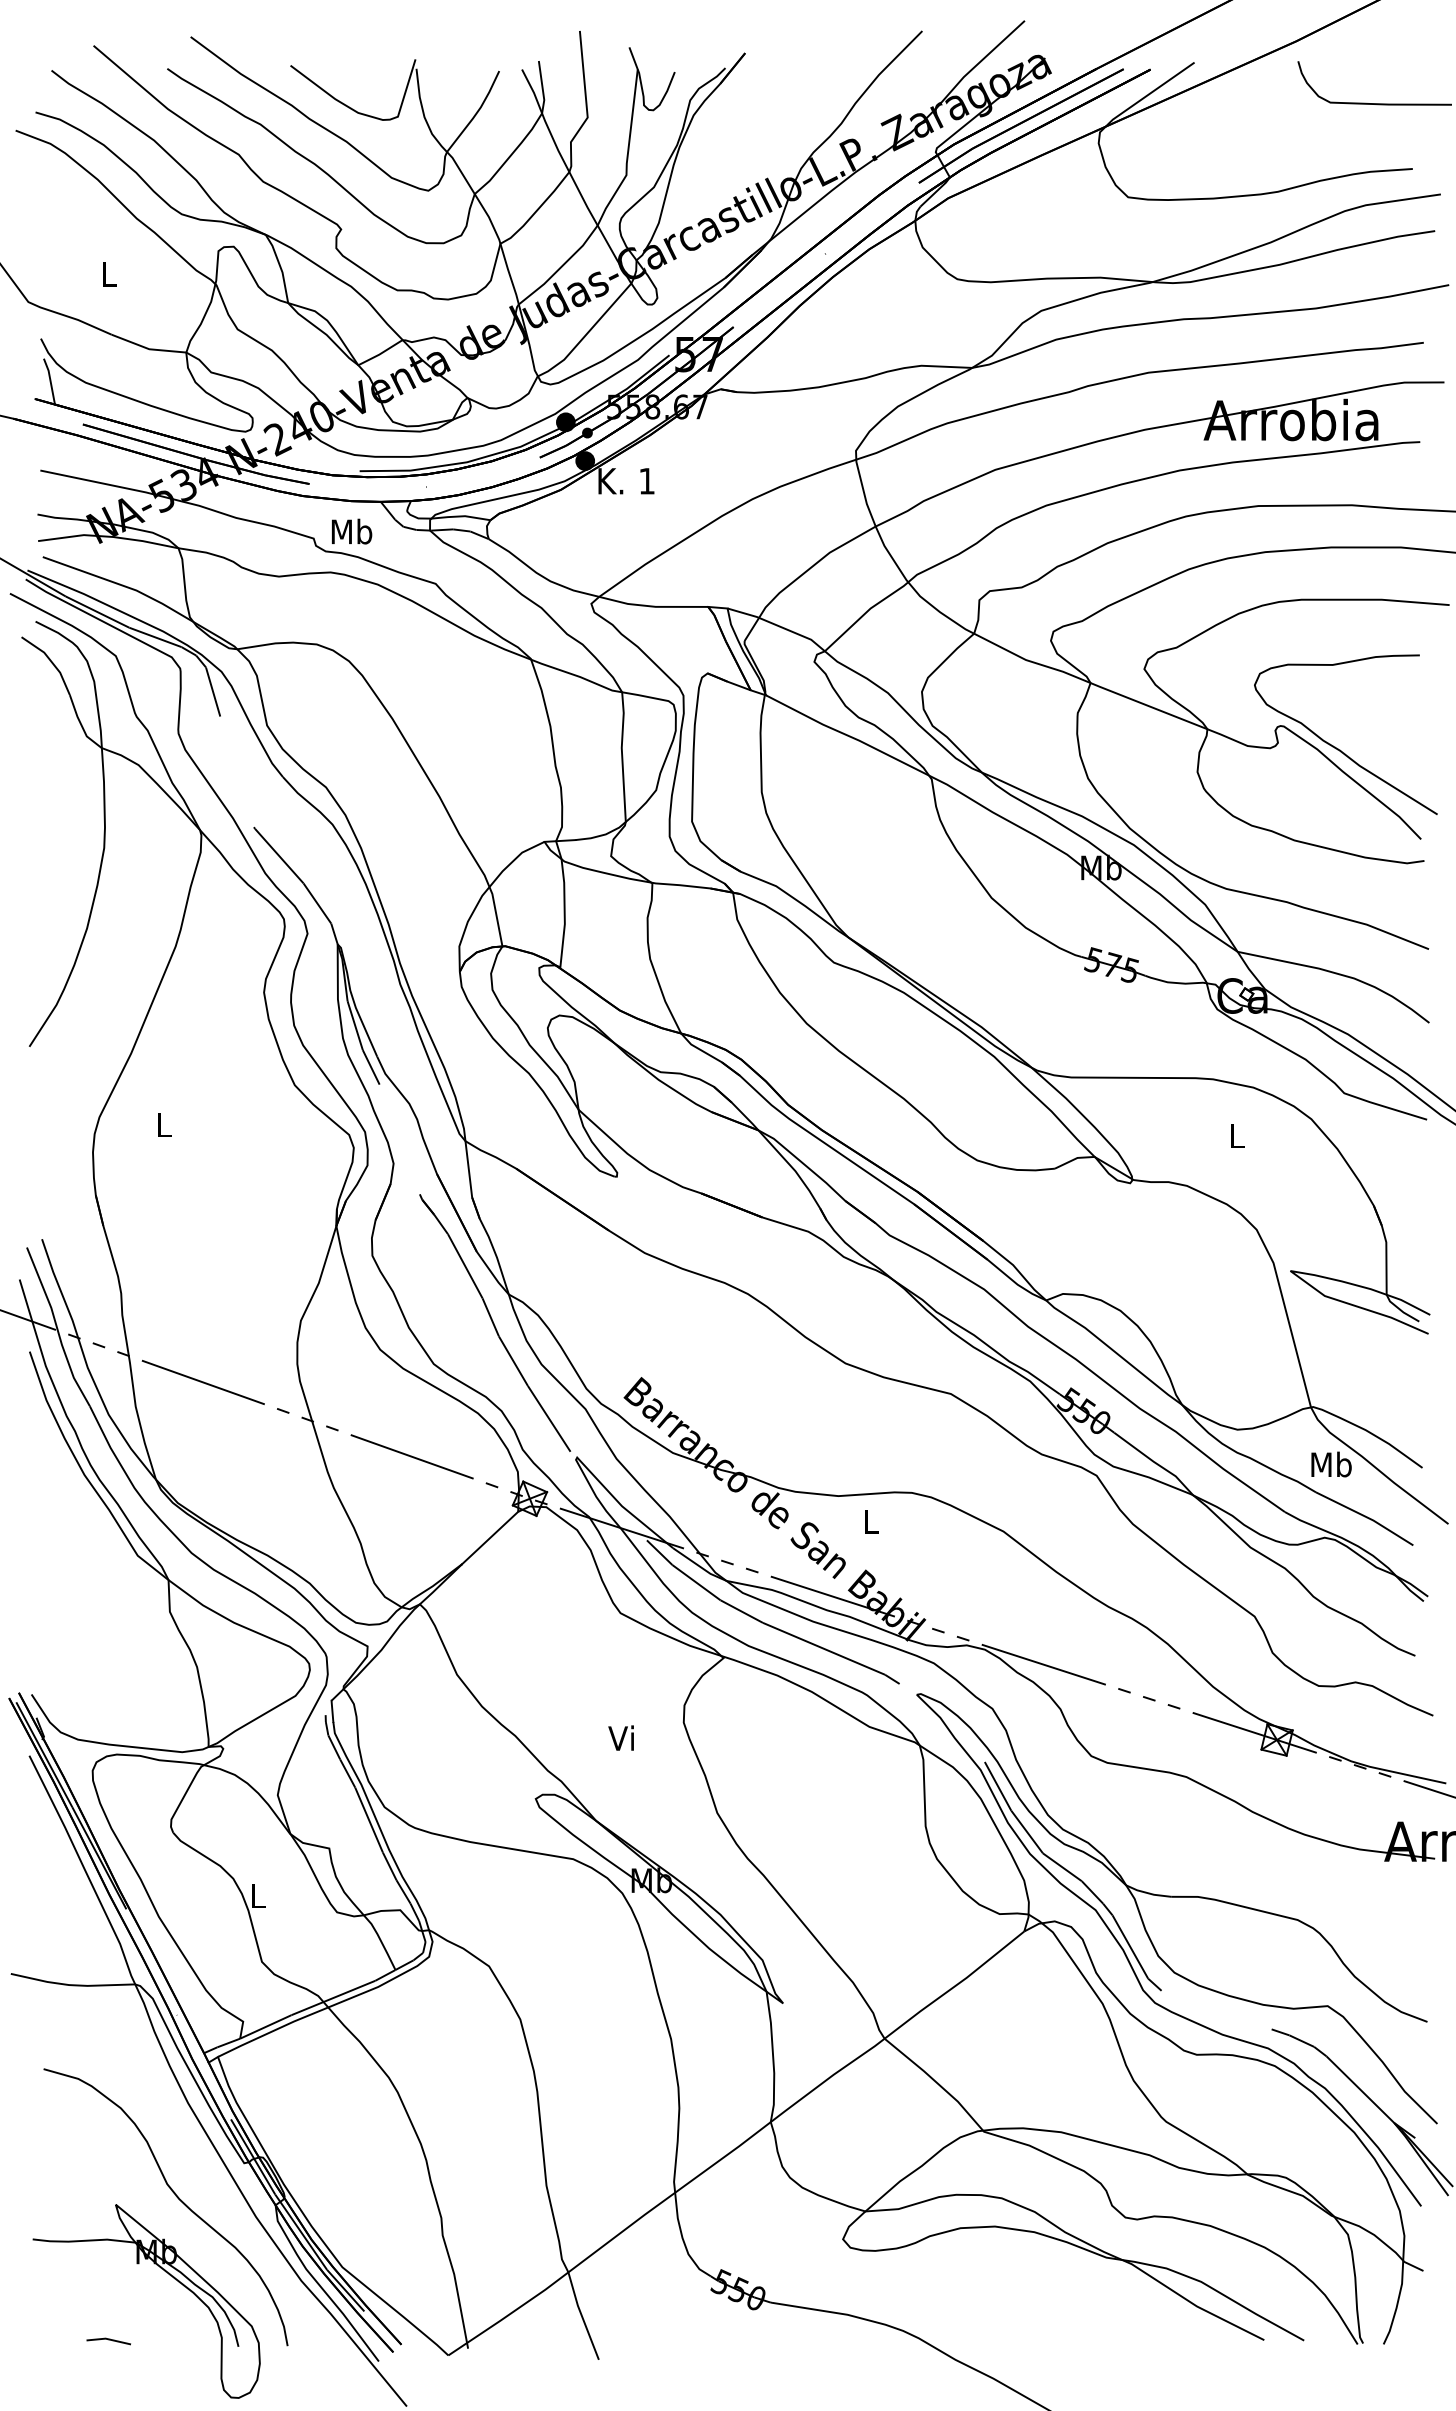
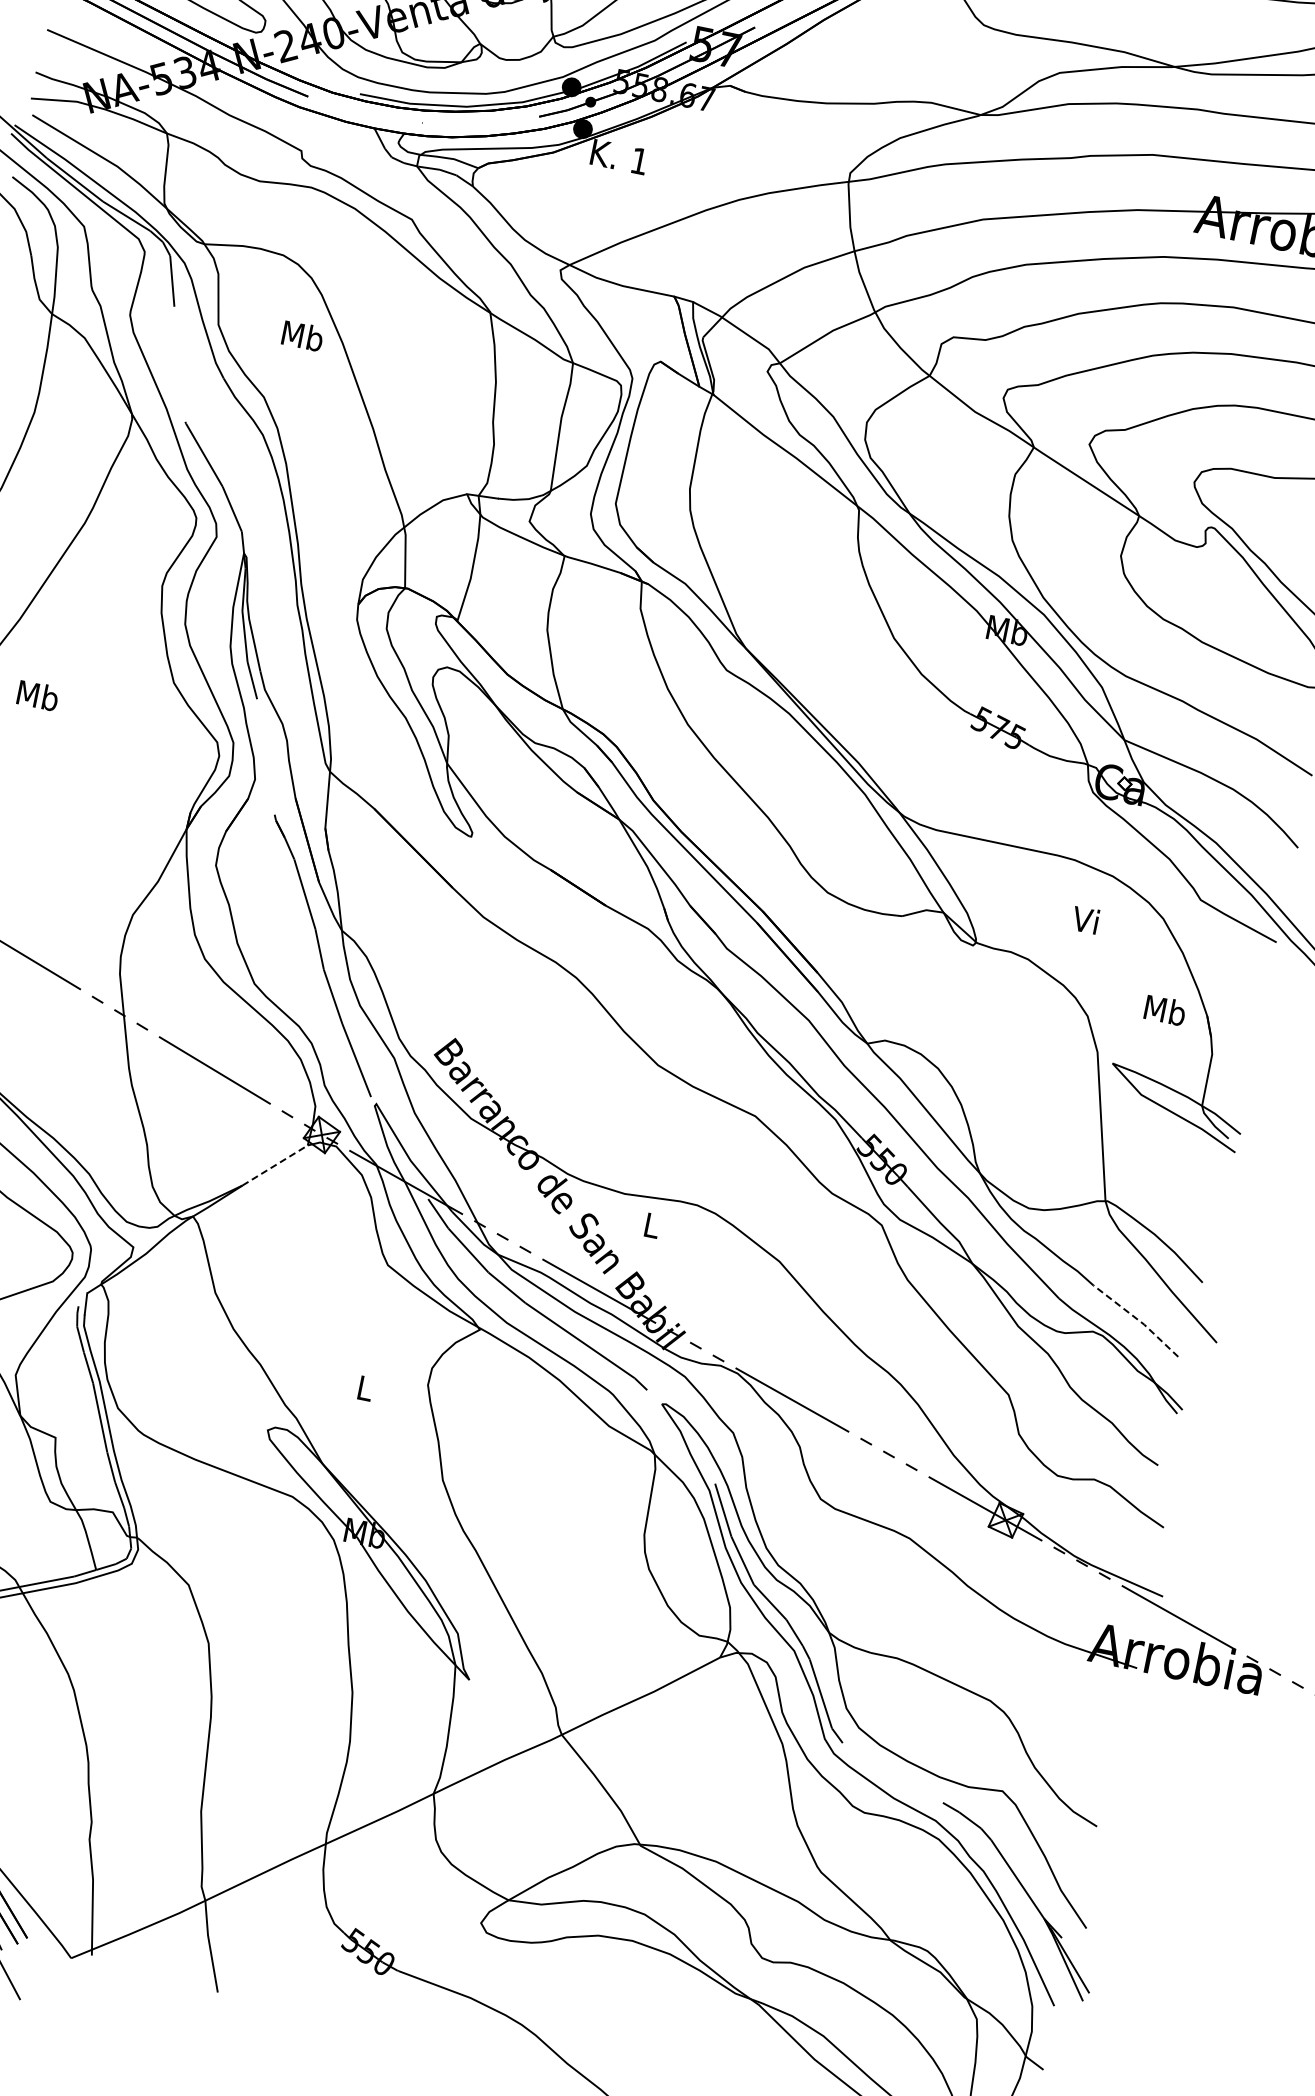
text: (352, 531) -> (303, 336), moved
text: (164, 1124) -> (38, 695), L -> Mb
text: (1234, 1135) -> (1084, 919), L -> Vi
text: (1331, 1464) -> (1165, 1010), moved
line: (1365, 1516) -> (1137, 1318), solid -> dashed
line: (490, 1537) -> (275, 1165), solid -> dashed
text: (620, 1737) -> (363, 1387), Vi -> L

